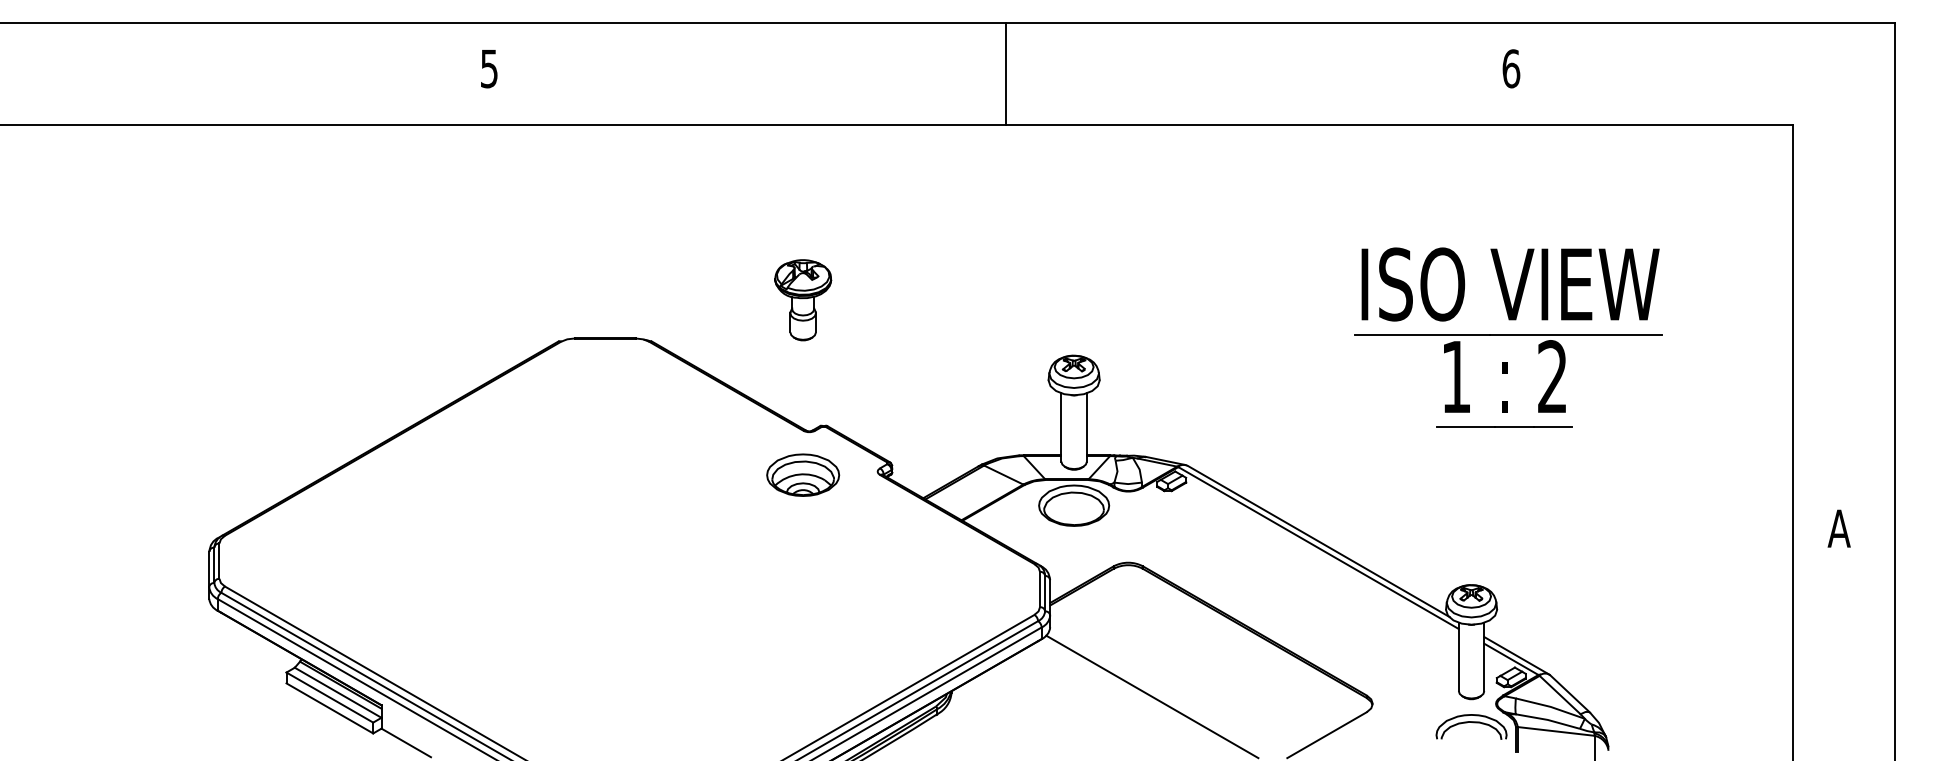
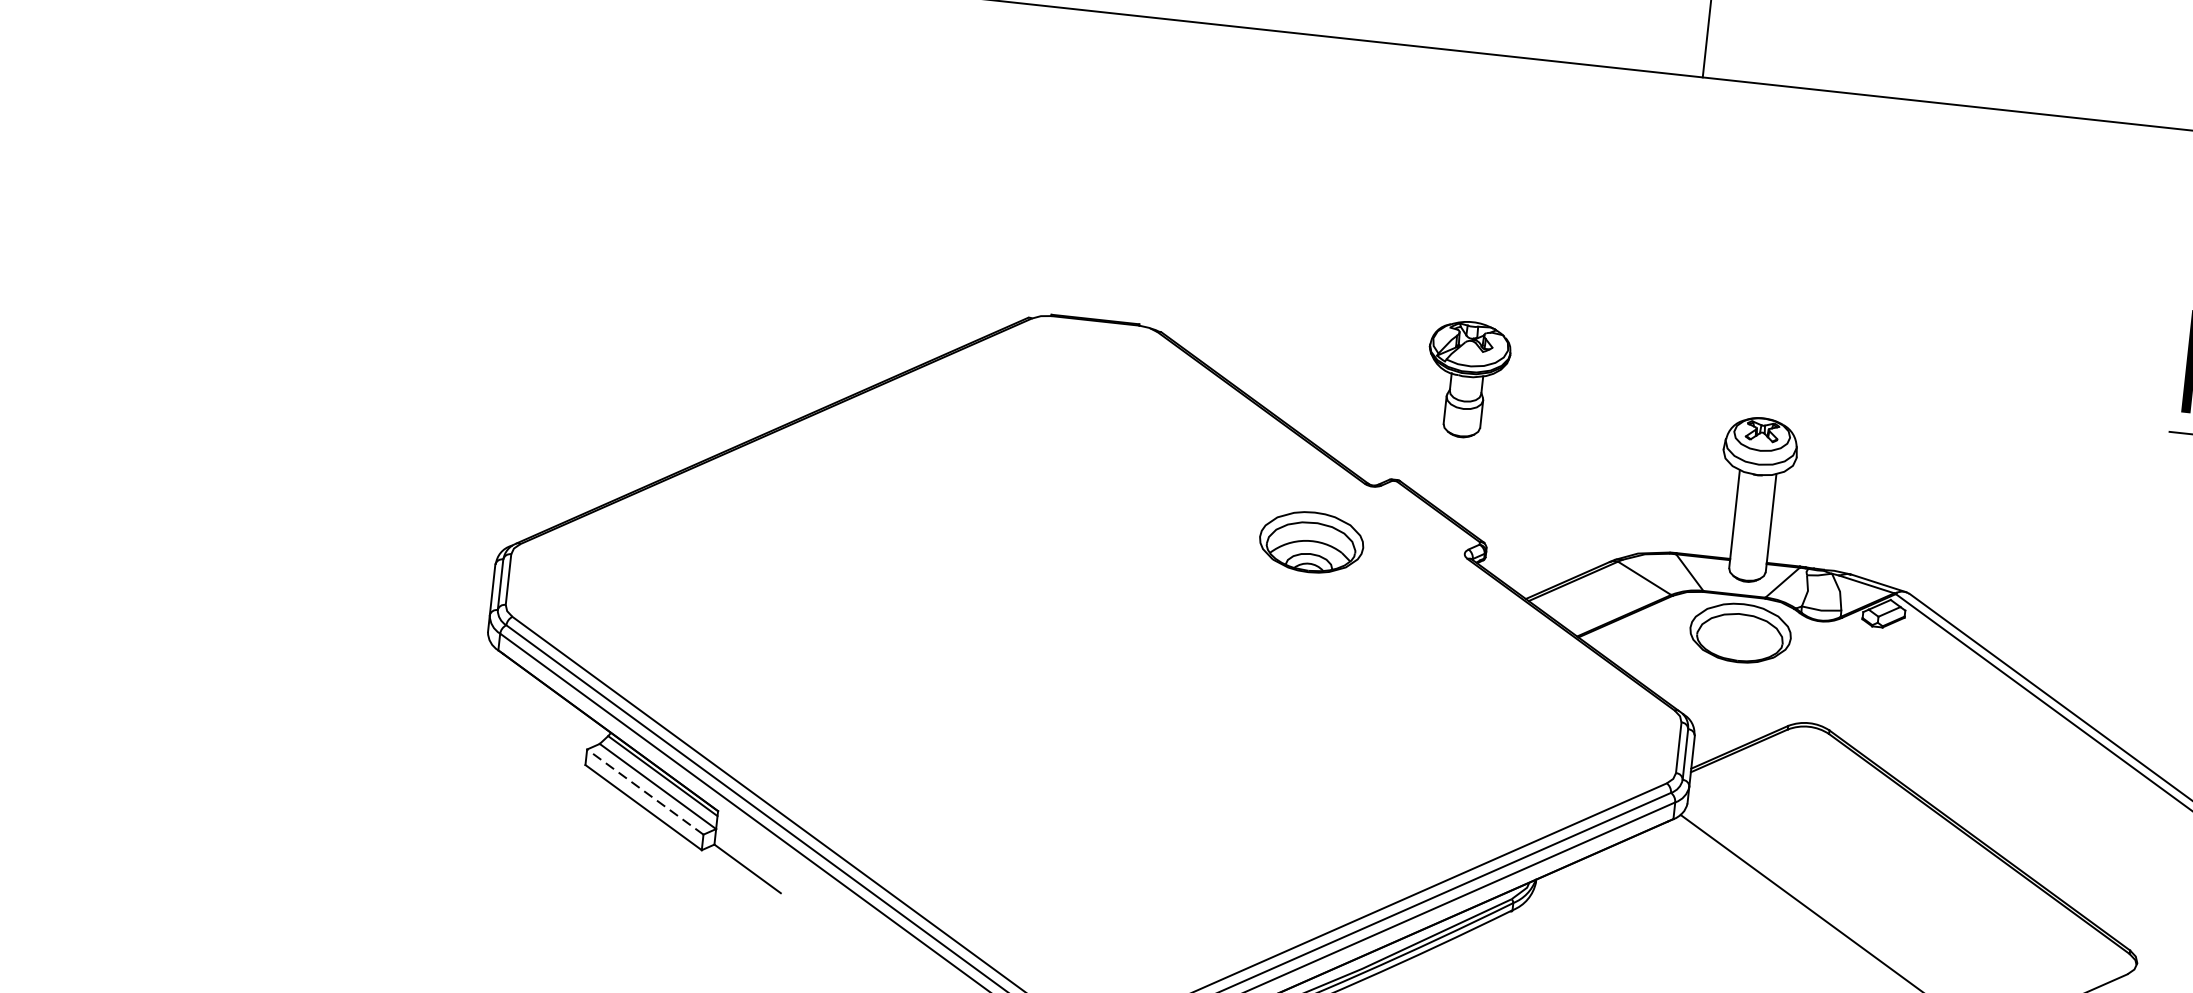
part: (803, 300) -> (1467, 380), moved
part: (803, 474) -> (1312, 541), moved
line: (329, 697) -> (644, 791), solid -> dashed

